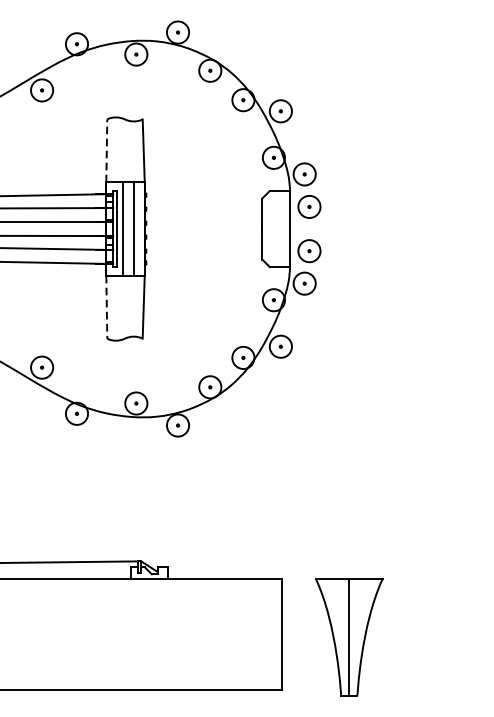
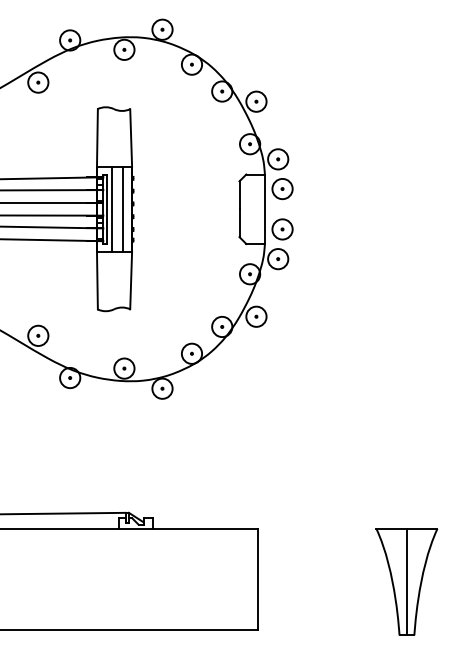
line: (106, 150) -> (97, 137), dashed -> solid
line: (106, 307) -> (97, 280), dashed -> solid
part: (348, 636) -> (406, 581), moved

